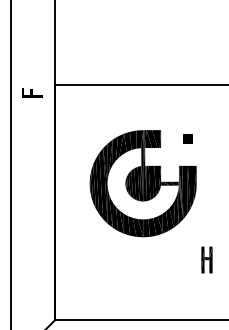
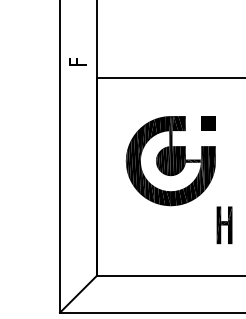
text: (32, 92) -> (77, 61), moved
part: (187, 138) -> (208, 123), size x1.67
part: (206, 260) -> (224, 225), size x1.67

